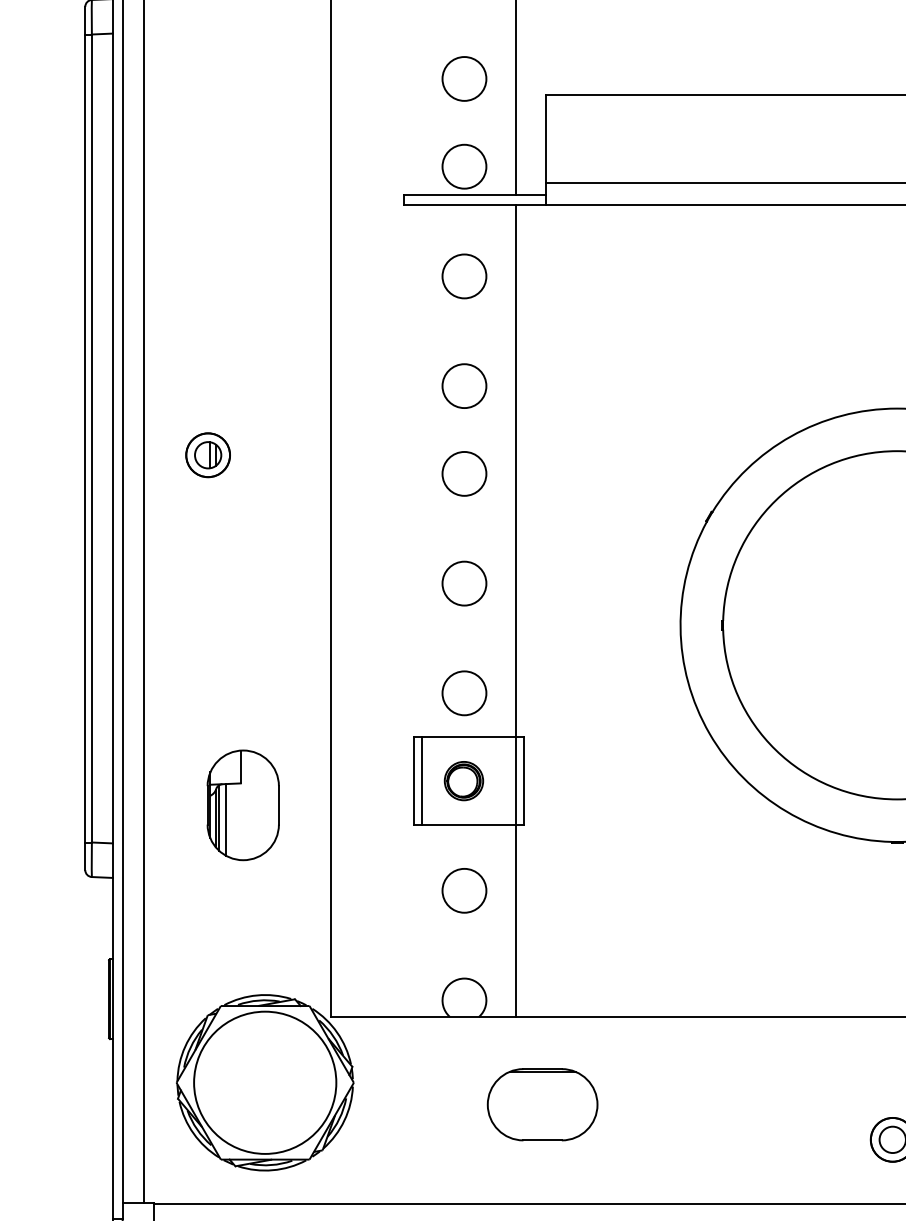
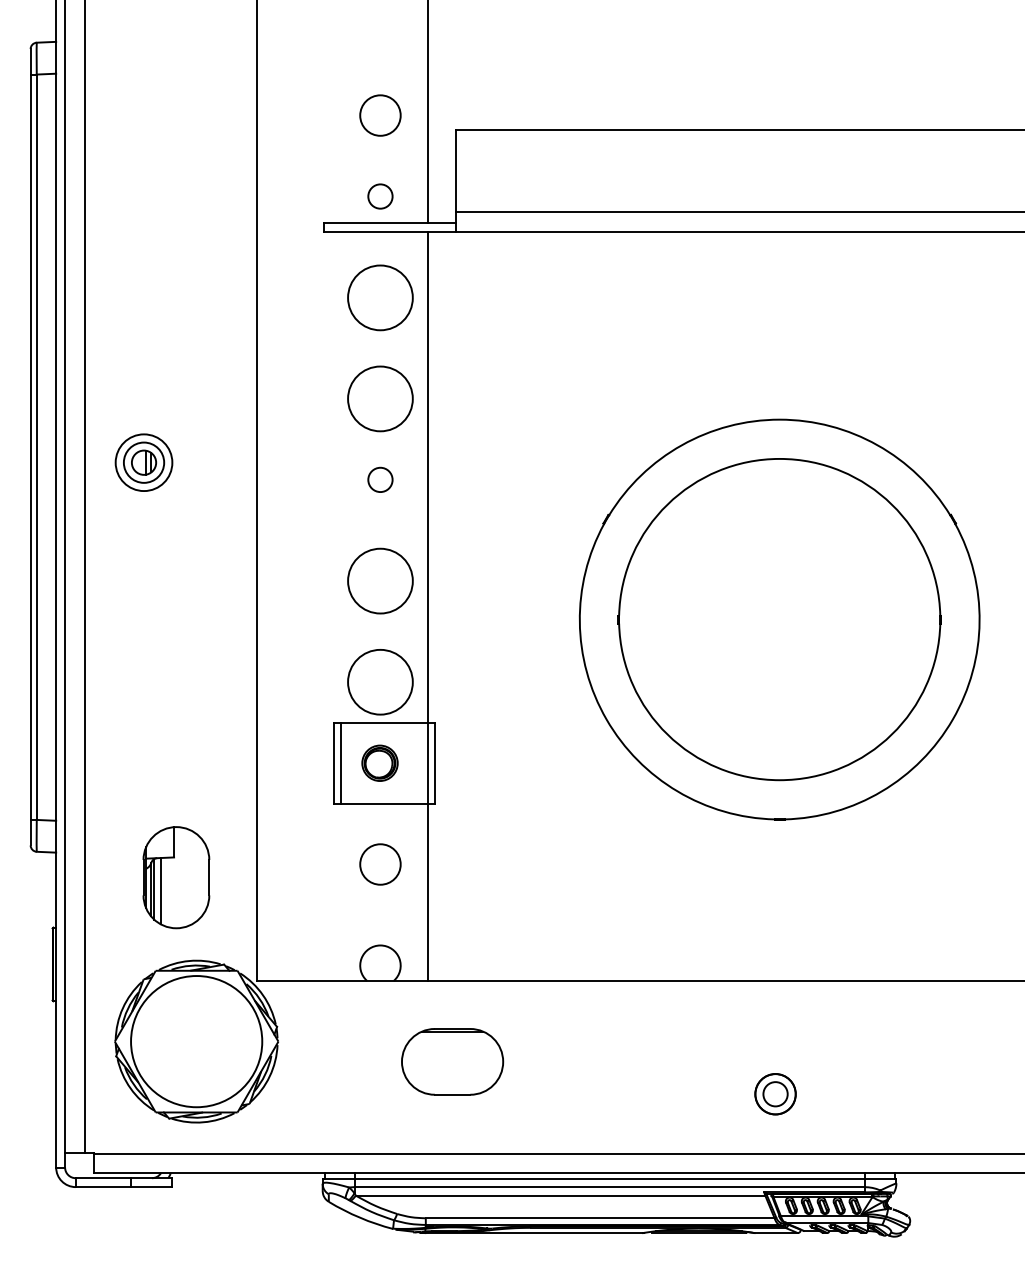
circle: (464, 166) -> (380, 196), size x0.6
circle: (464, 276) -> (380, 297), size x1.6
circle: (464, 385) -> (380, 398), size x1.6
circle: (207, 455) -> (143, 462), size x1.4
circle: (464, 473) -> (380, 479), size x0.6
circle: (464, 582) -> (380, 580), size x1.6
circle: (464, 693) -> (380, 682), size x1.6
part: (243, 805) -> (176, 877), moved

